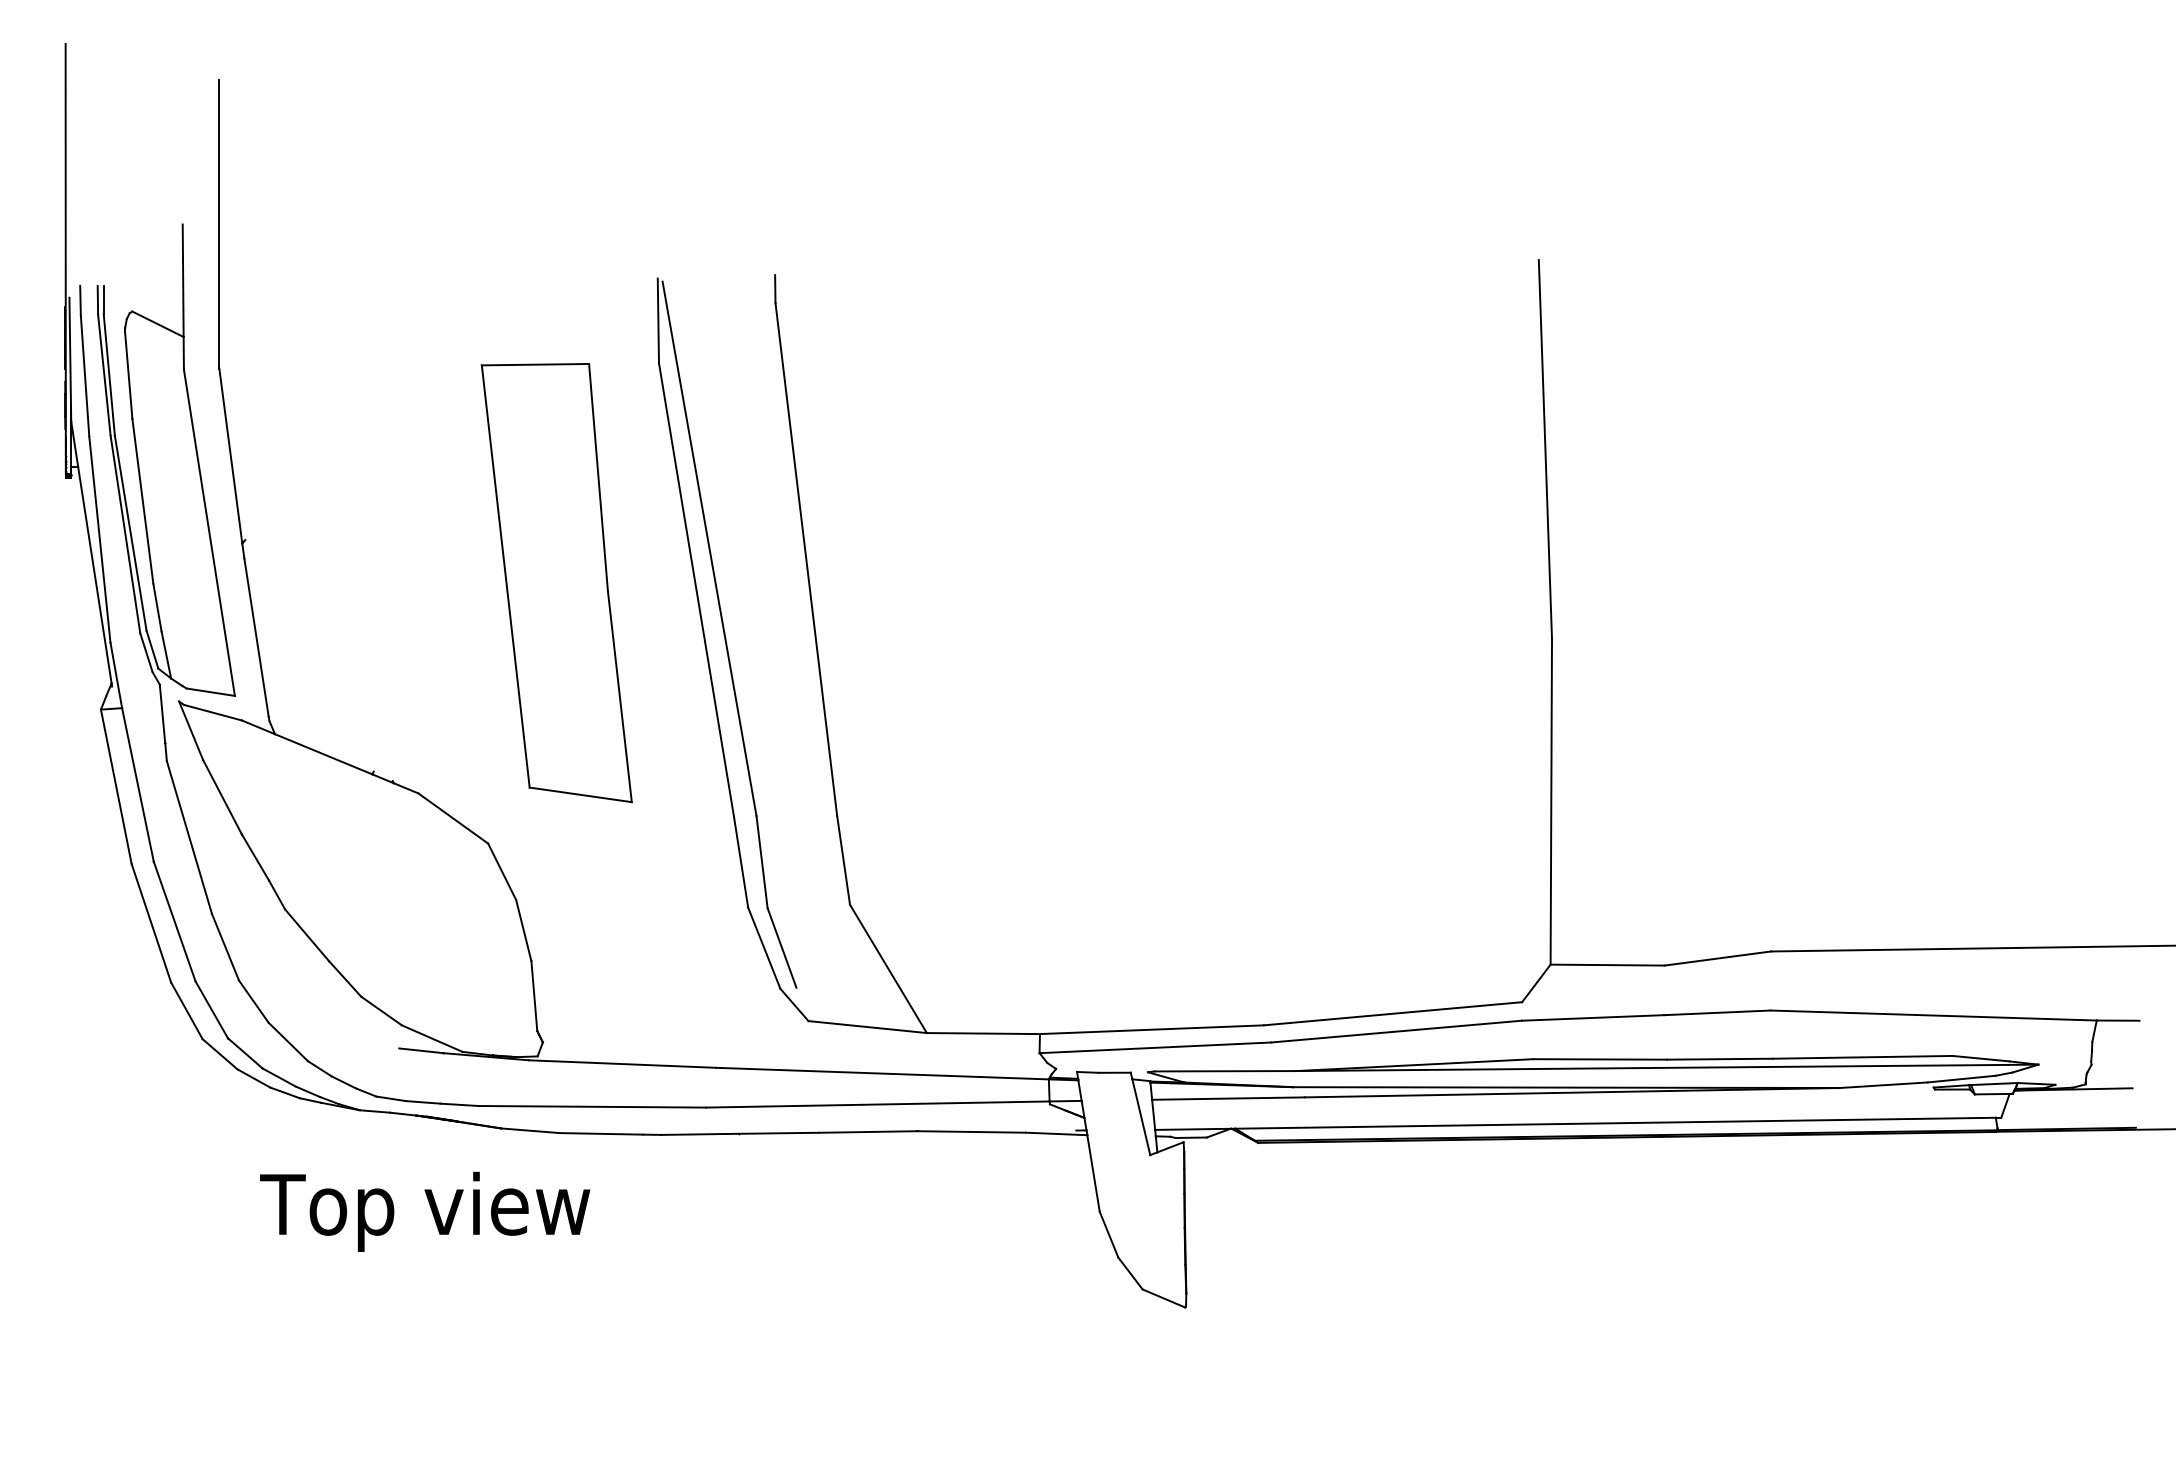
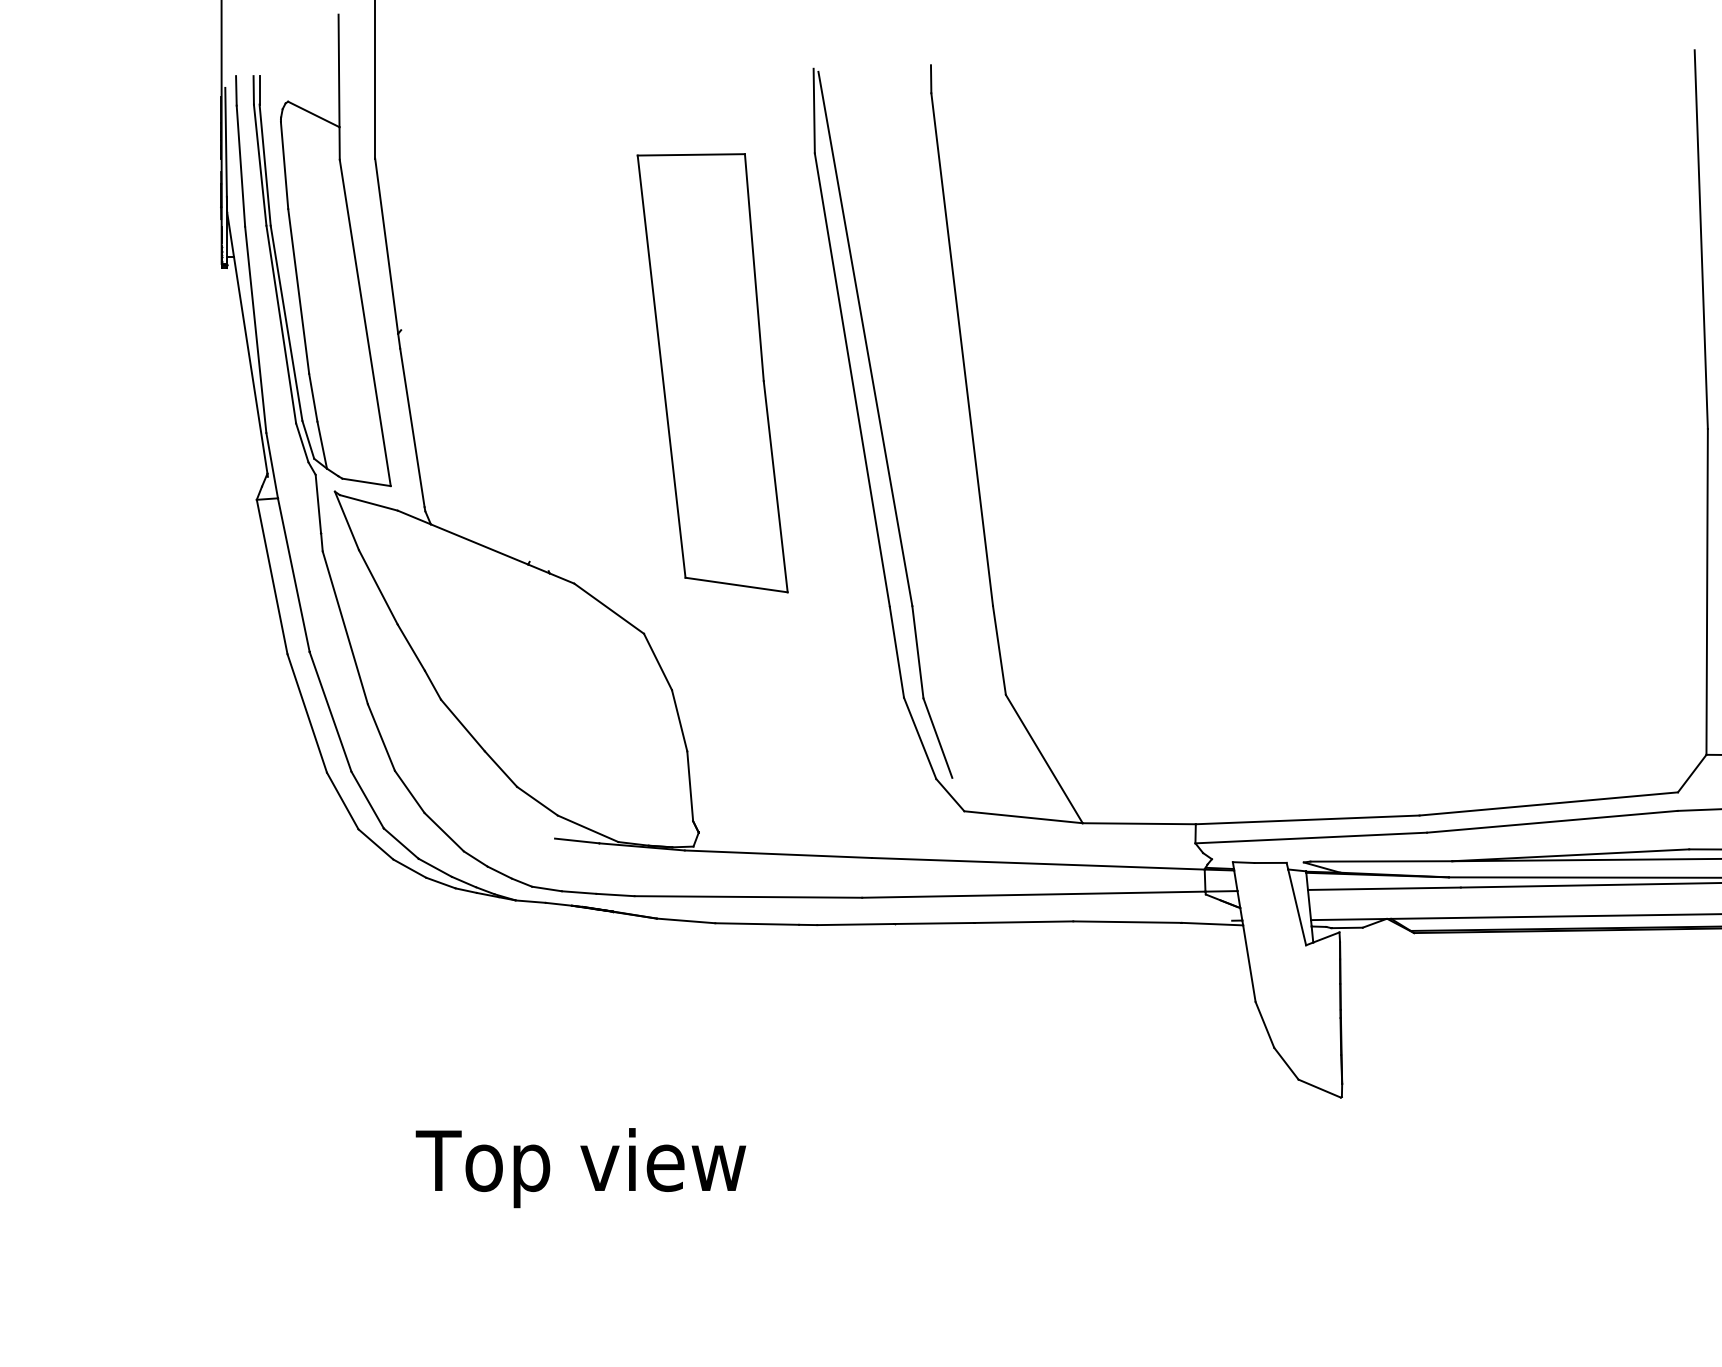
text: (425, 1211) -> (581, 1167), moved

